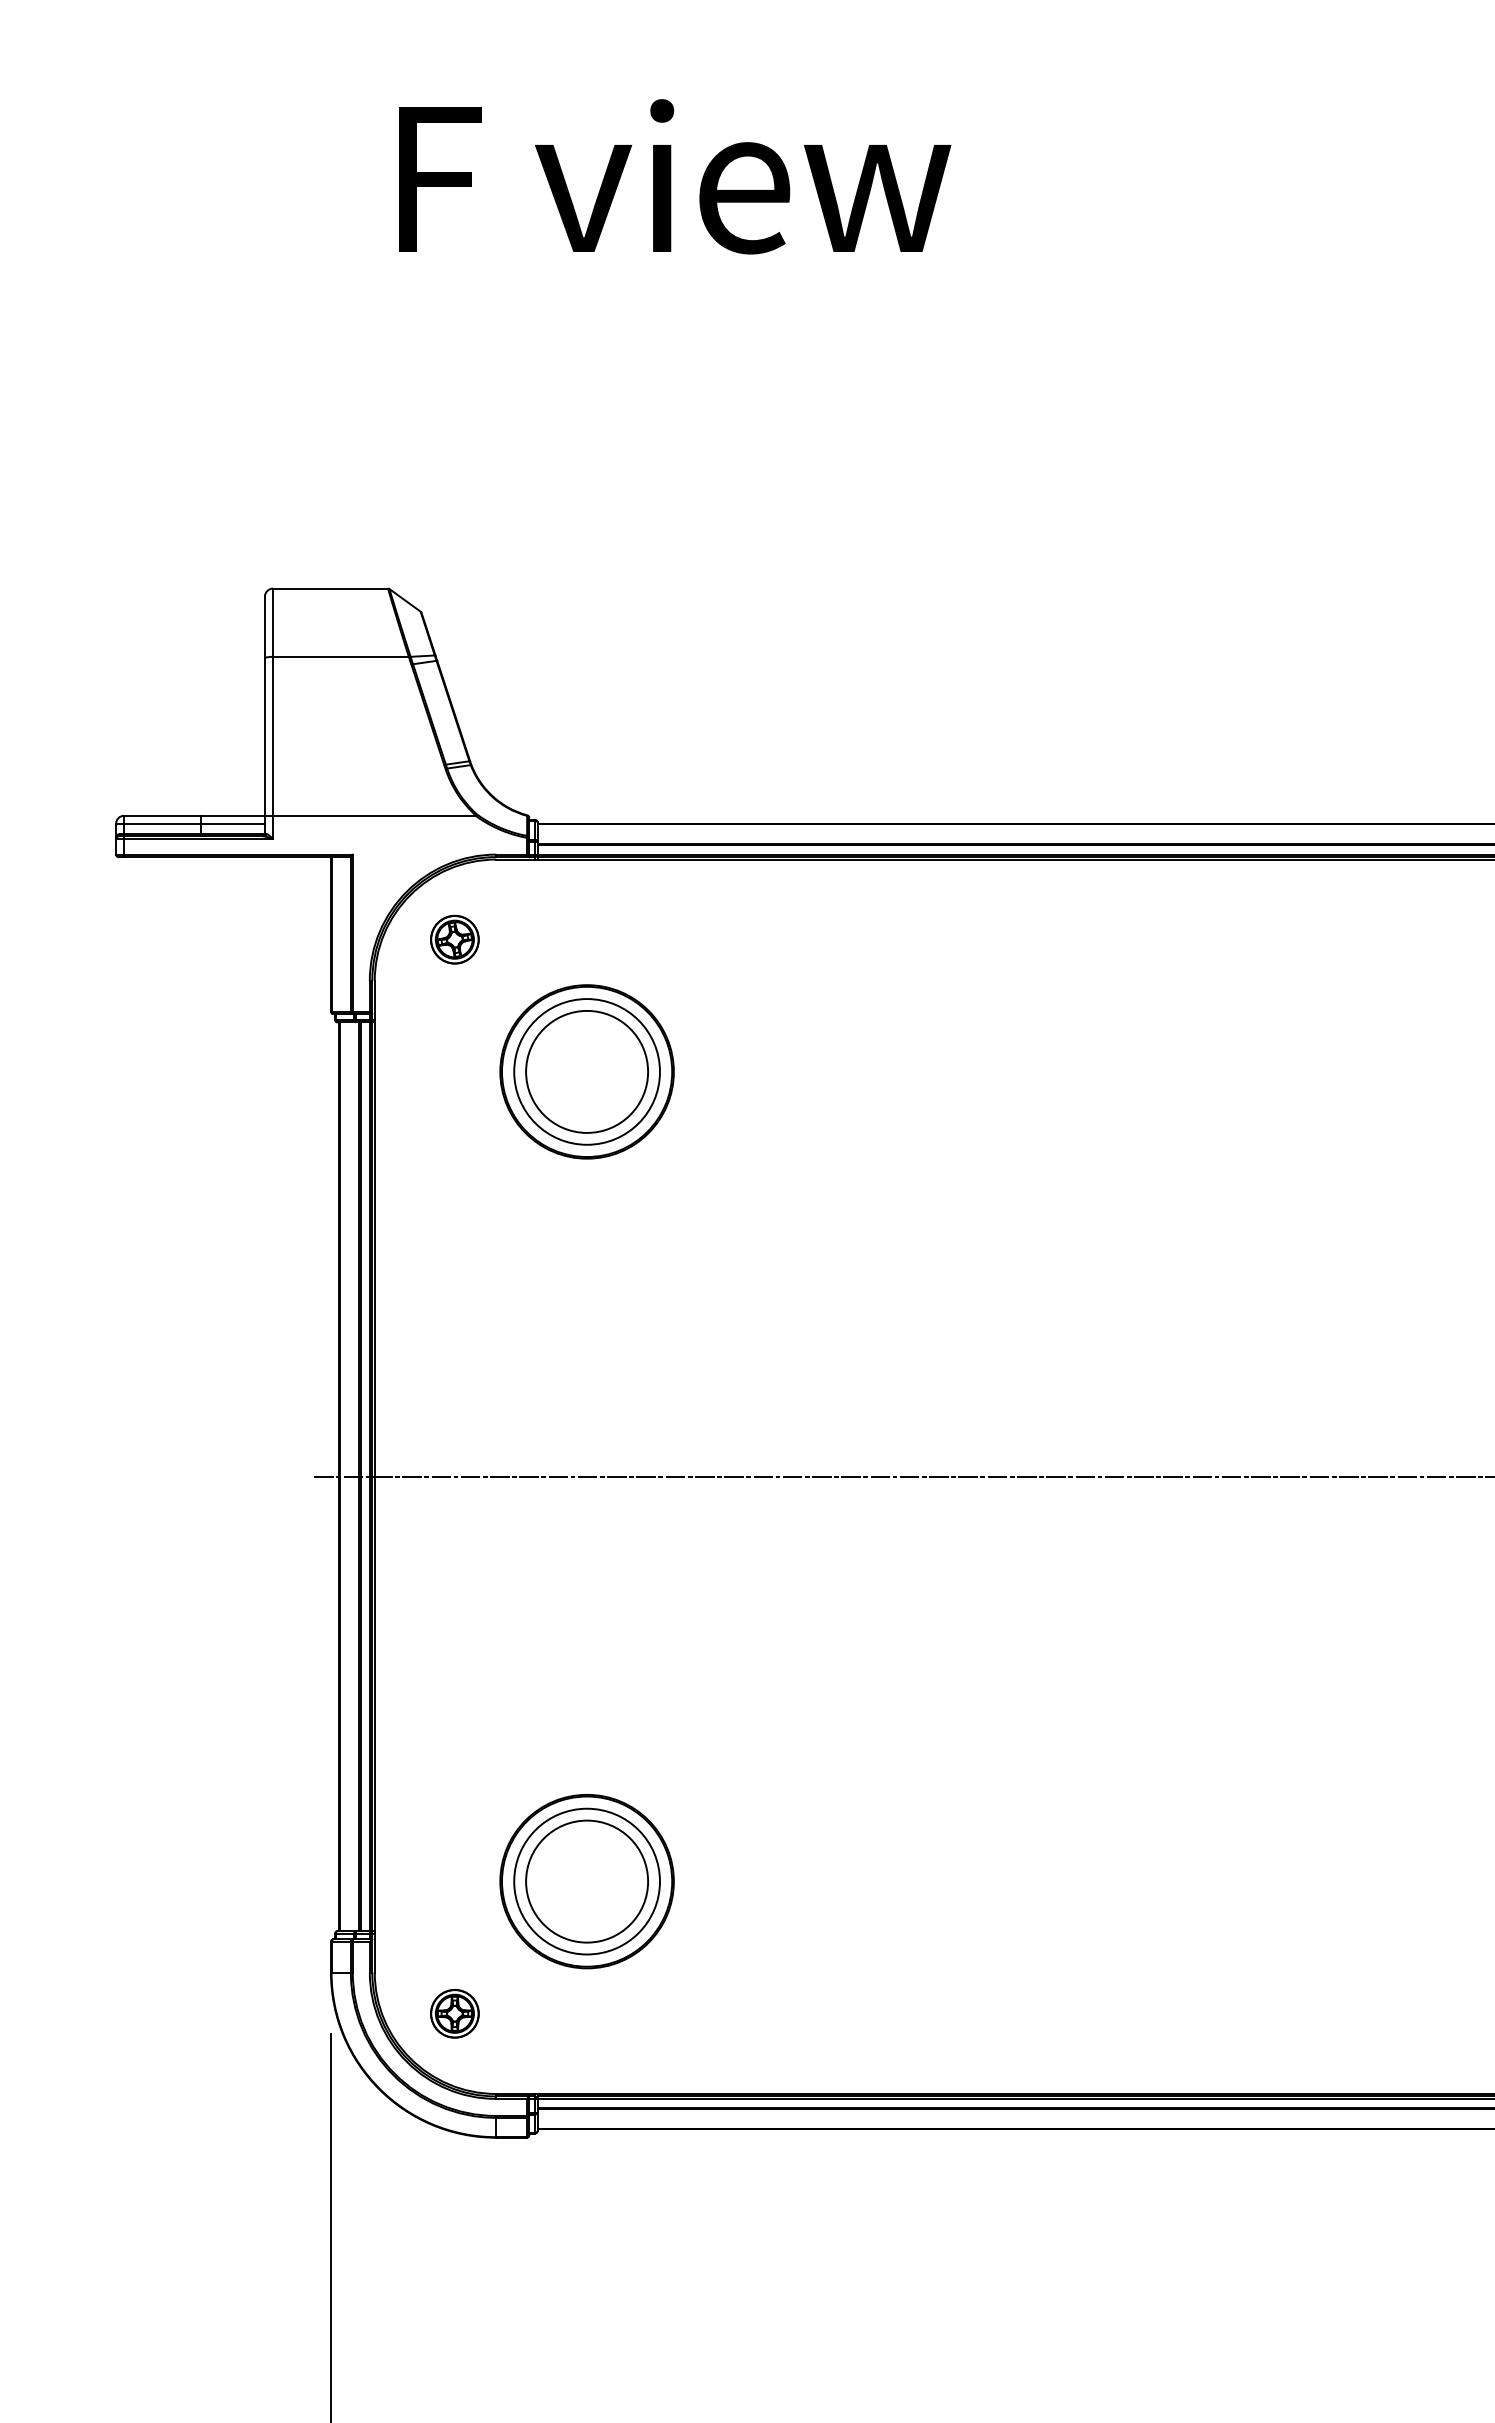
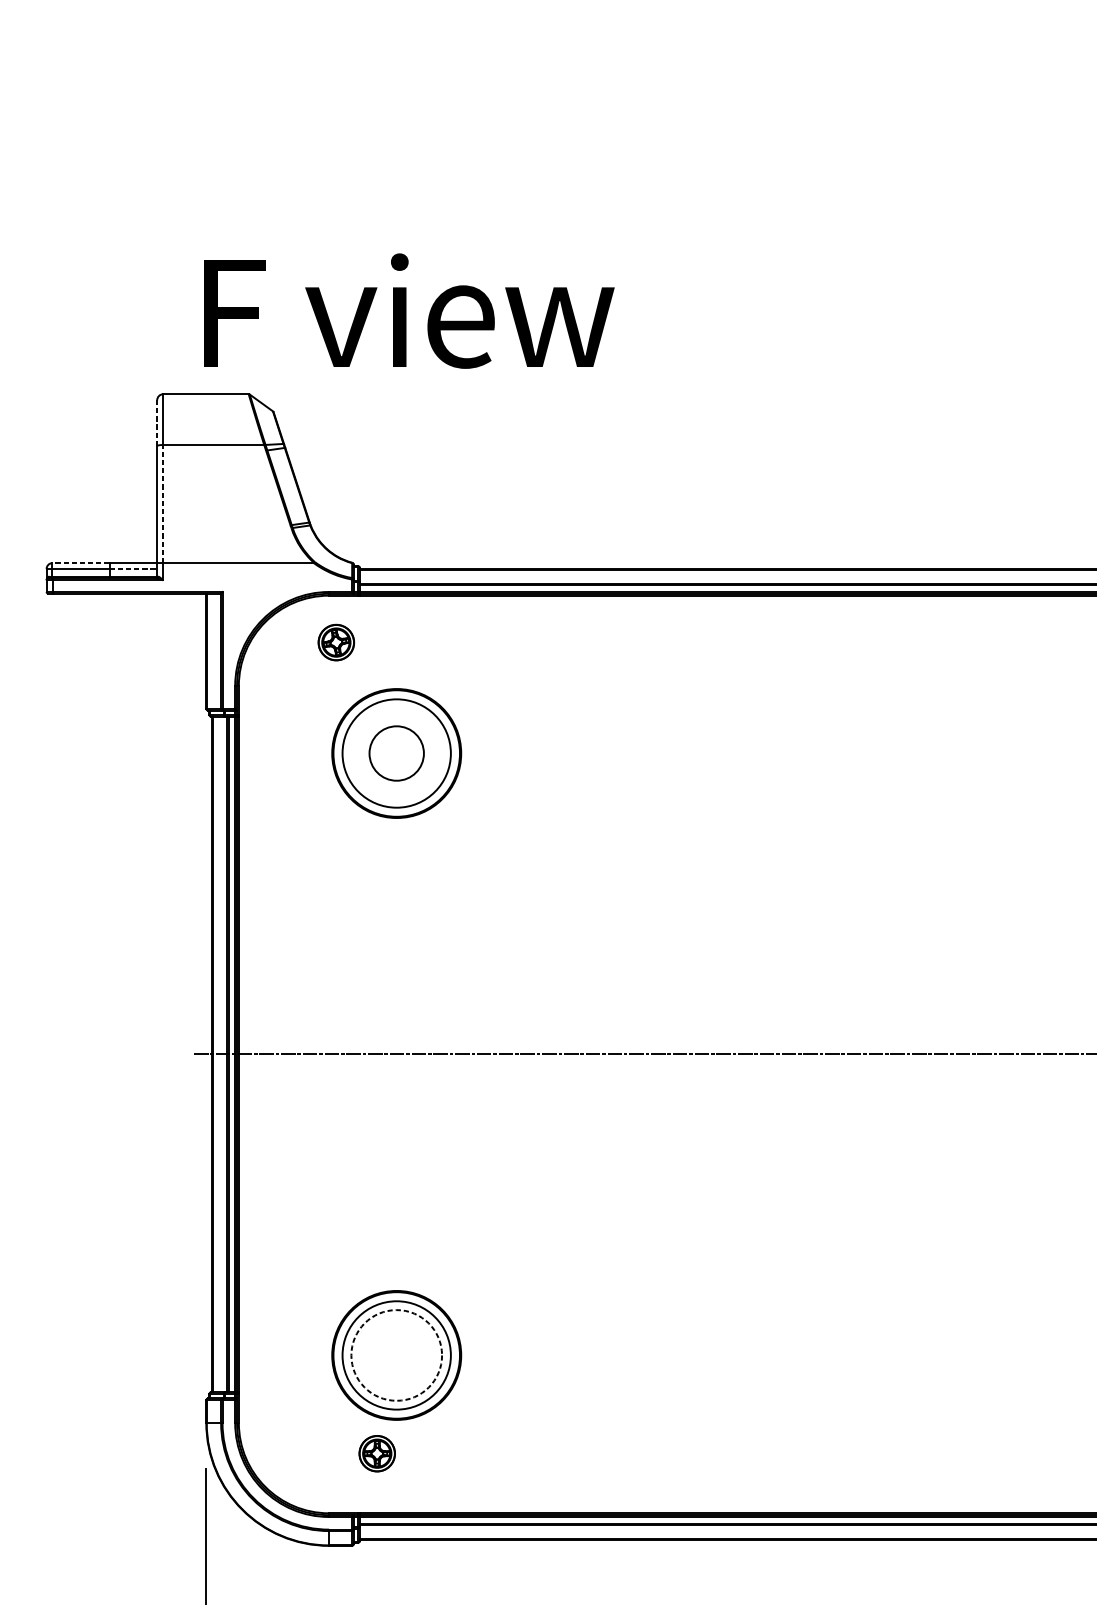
text: (675, 176) -> (409, 310), moved
line: (264, 627) -> (156, 423), solid -> dashed
line: (273, 735) -> (163, 503), solid -> dashed
line: (161, 815) -> (80, 562), solid -> dashed
line: (233, 823) -> (133, 568), solid -> dashed
part: (454, 939) -> (336, 642), moved
circle: (587, 1071) -> (397, 753), size x0.6
circle: (587, 1881) -> (397, 1355), solid -> dashed
part: (454, 2013) -> (376, 1453), moved

